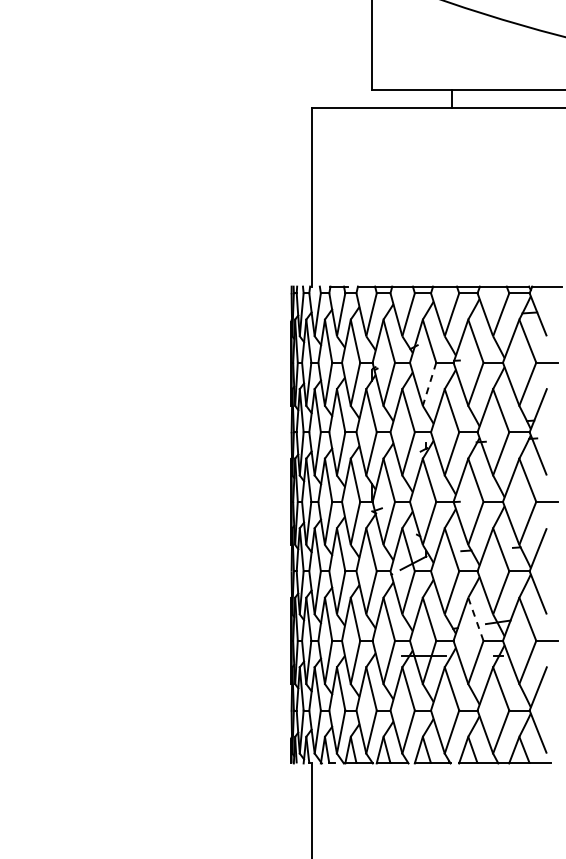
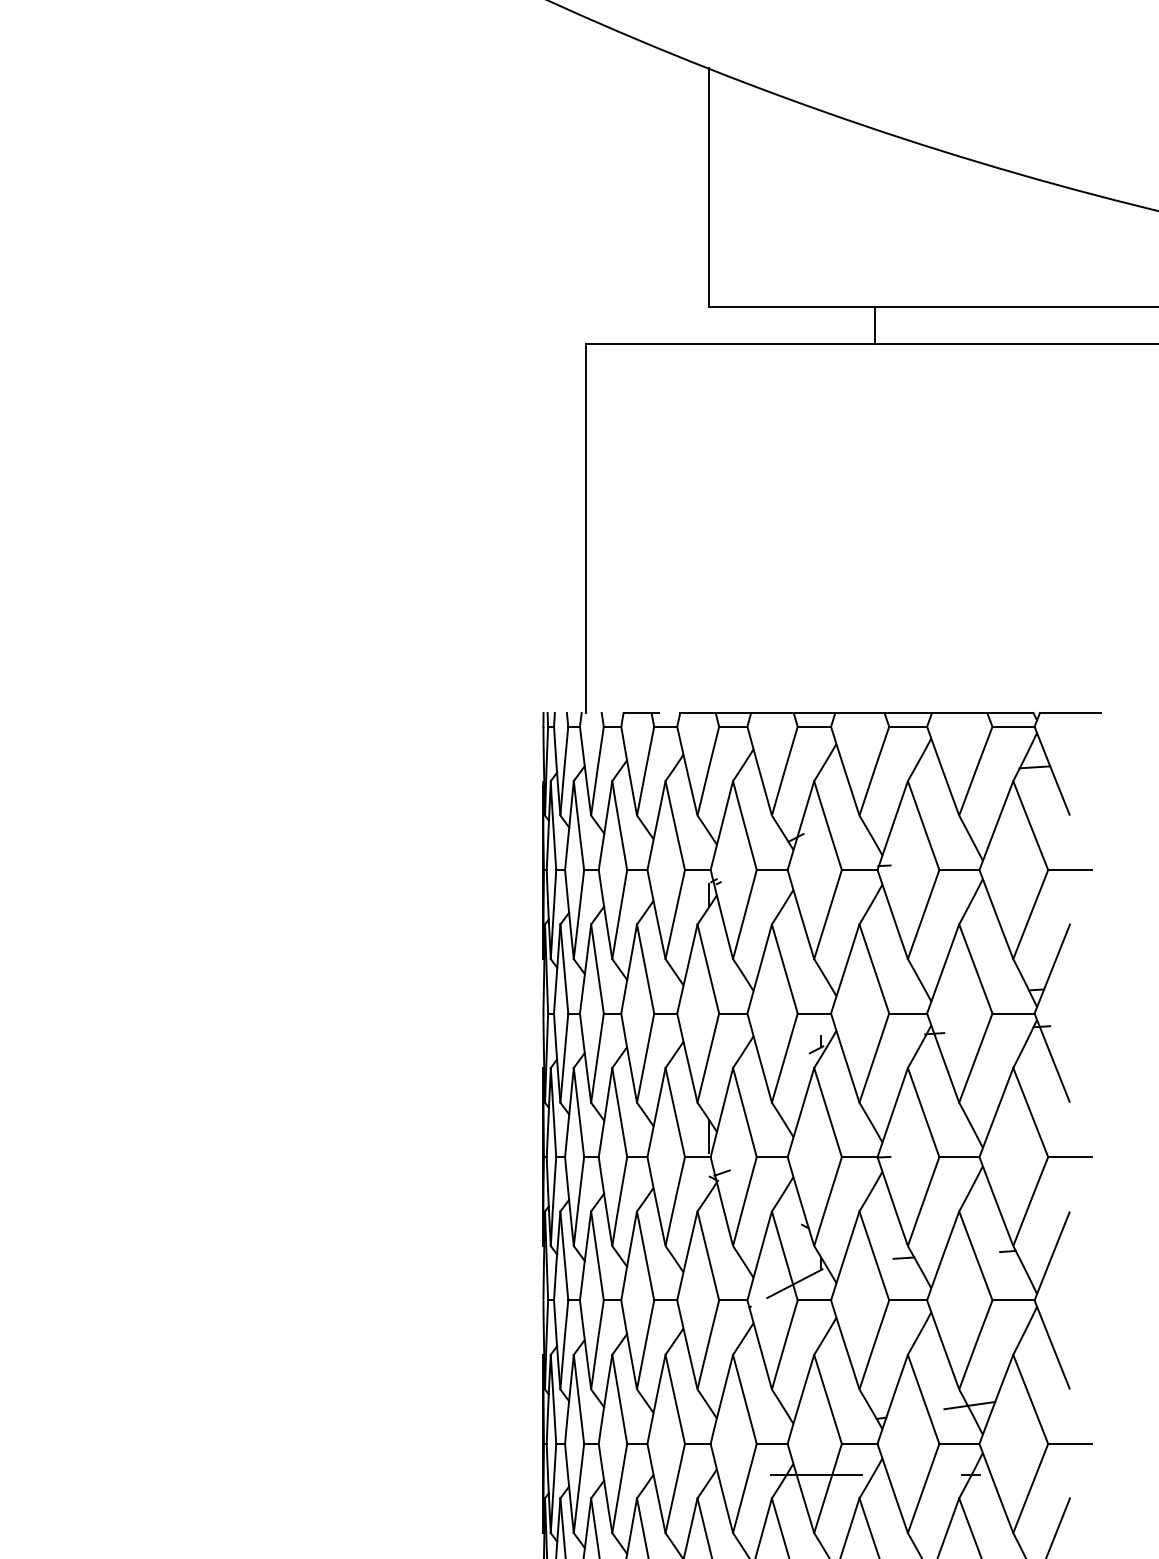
line: (429, 384) -> (827, 914), dashed -> solid
line: (475, 619) -> (922, 1399), dashed -> solid

